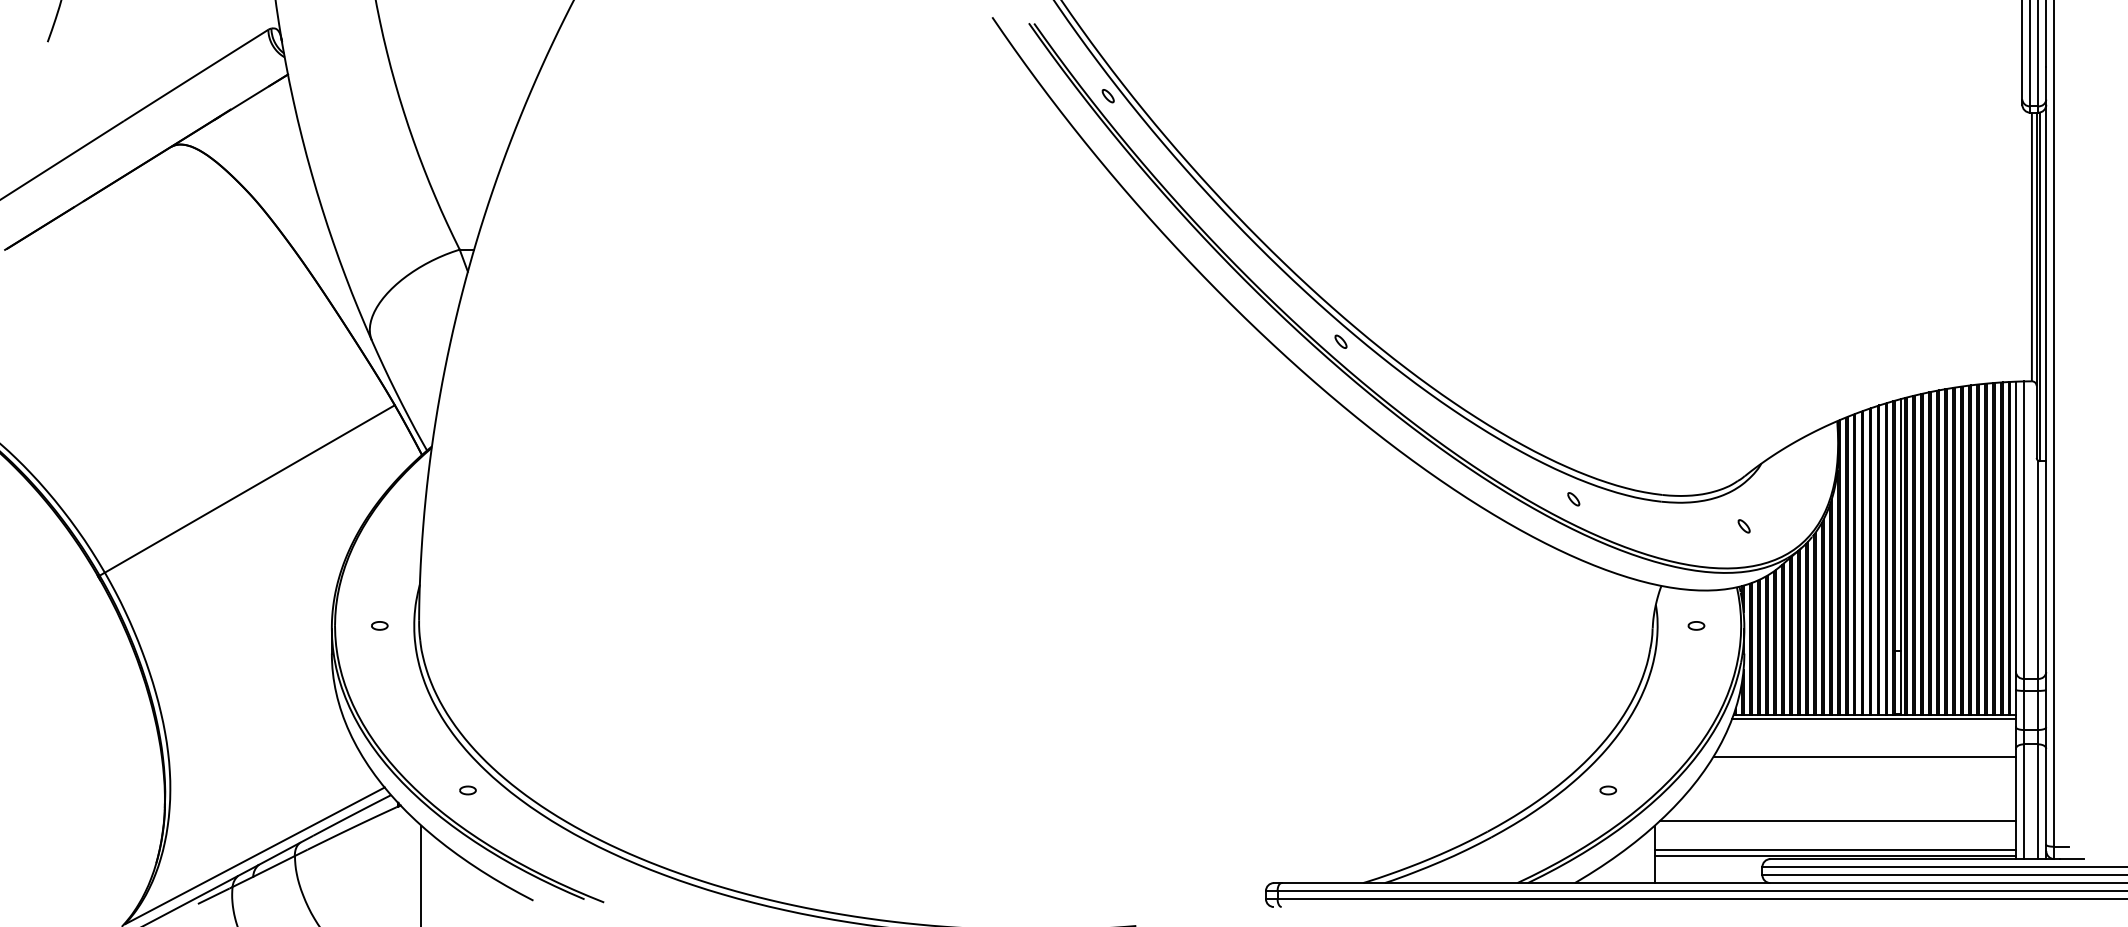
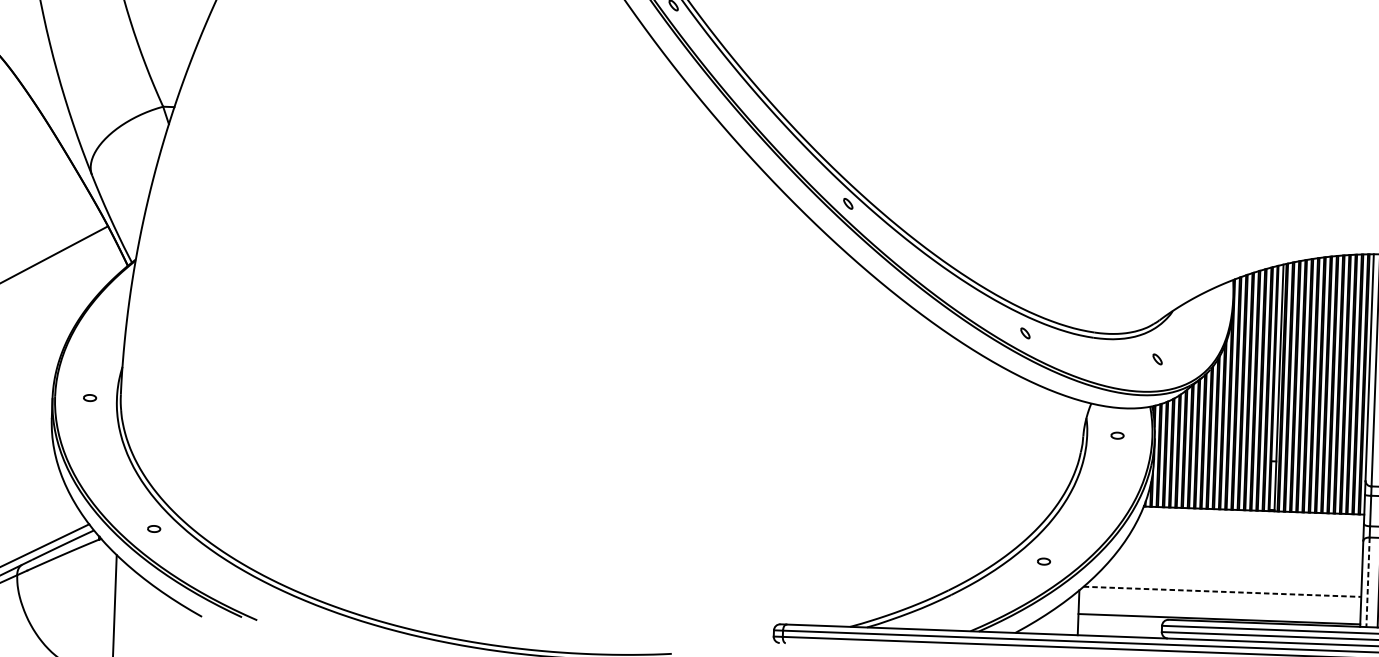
line: (1873, 719) -> (1253, 513), removed
line: (1864, 756) -> (1244, 542), removed
line: (2023, 802) -> (1367, 582), solid -> dashed
line: (1838, 820) -> (1222, 591), solid -> dashed
line: (1834, 849) -> (1218, 614), removed

